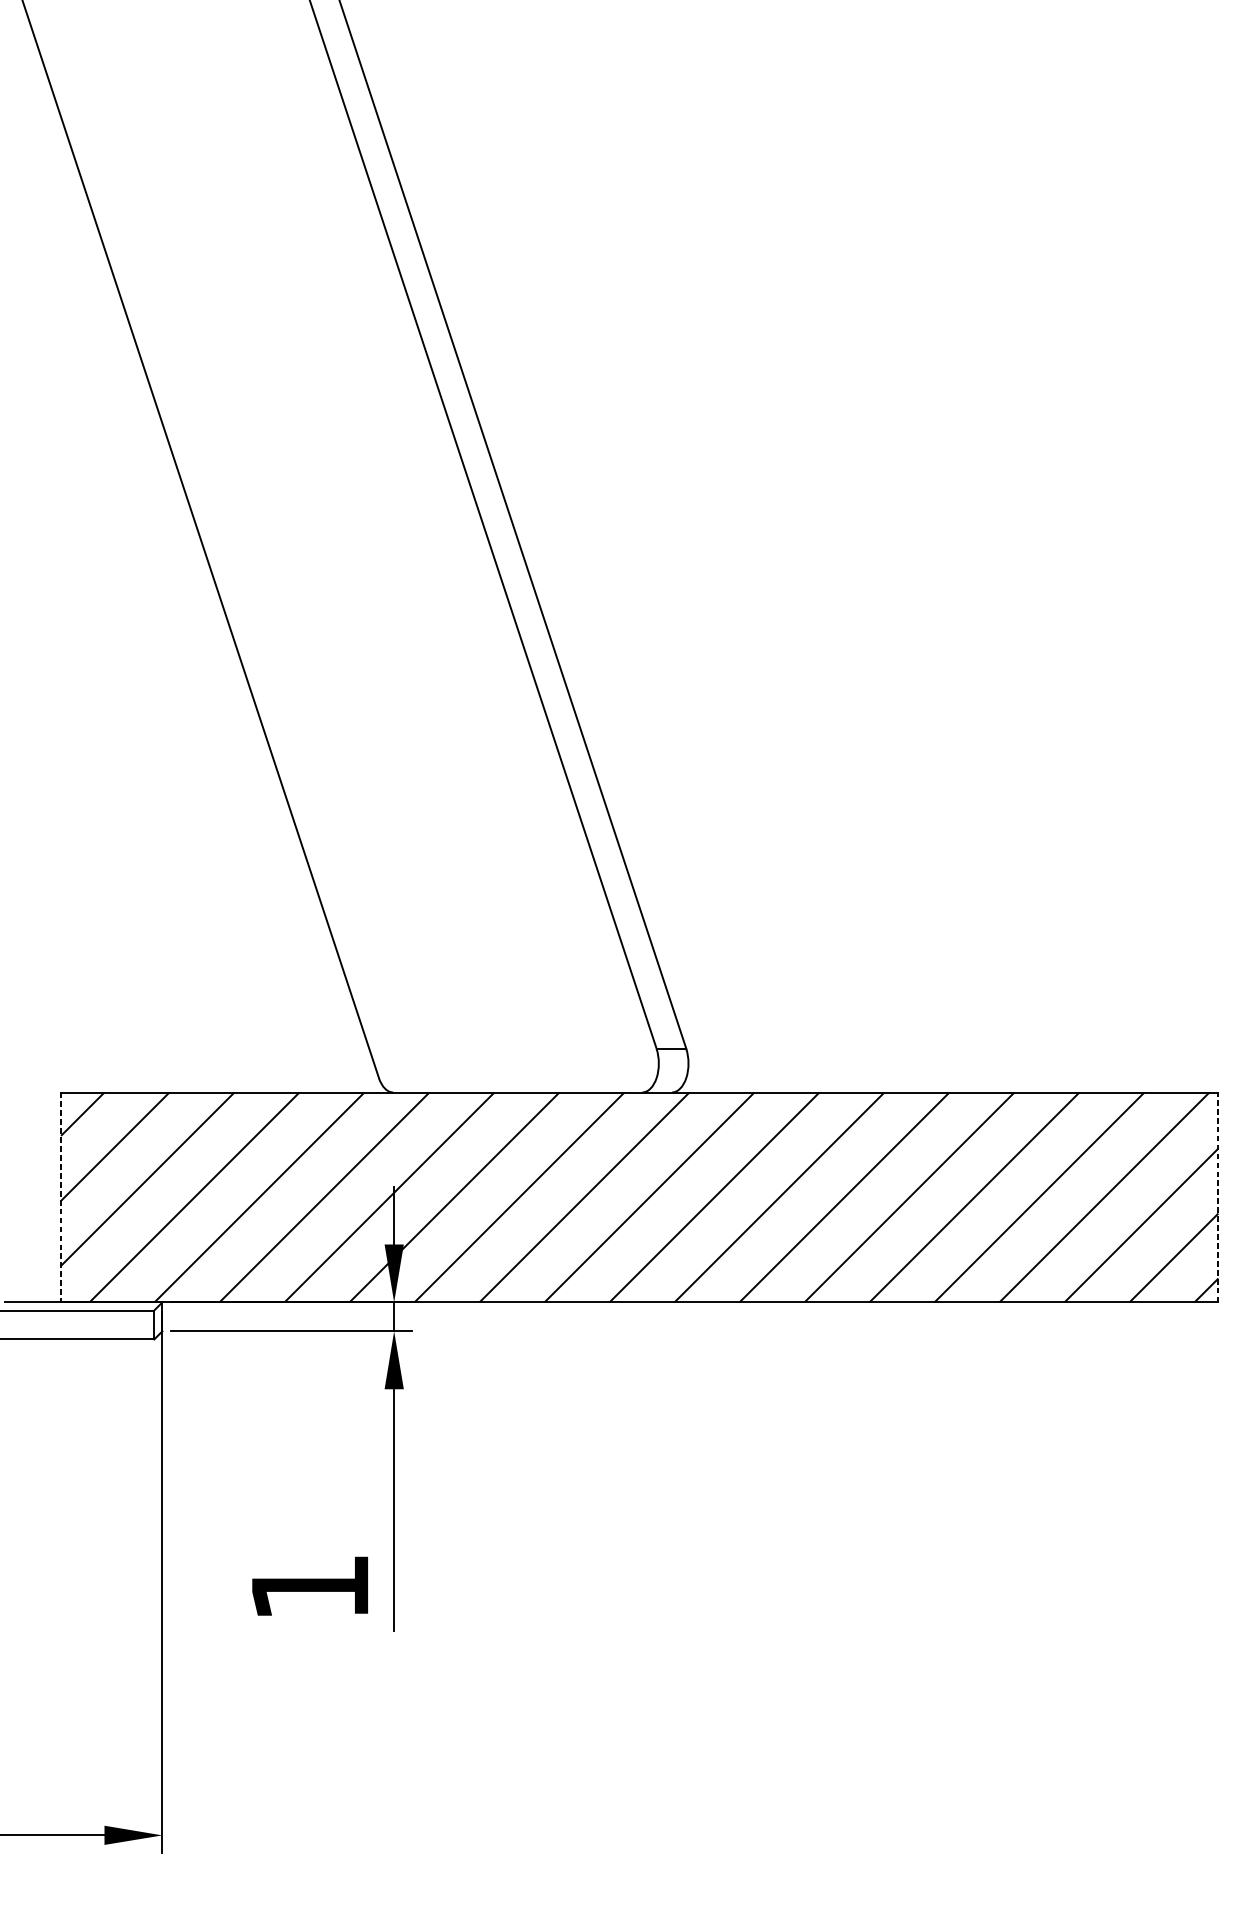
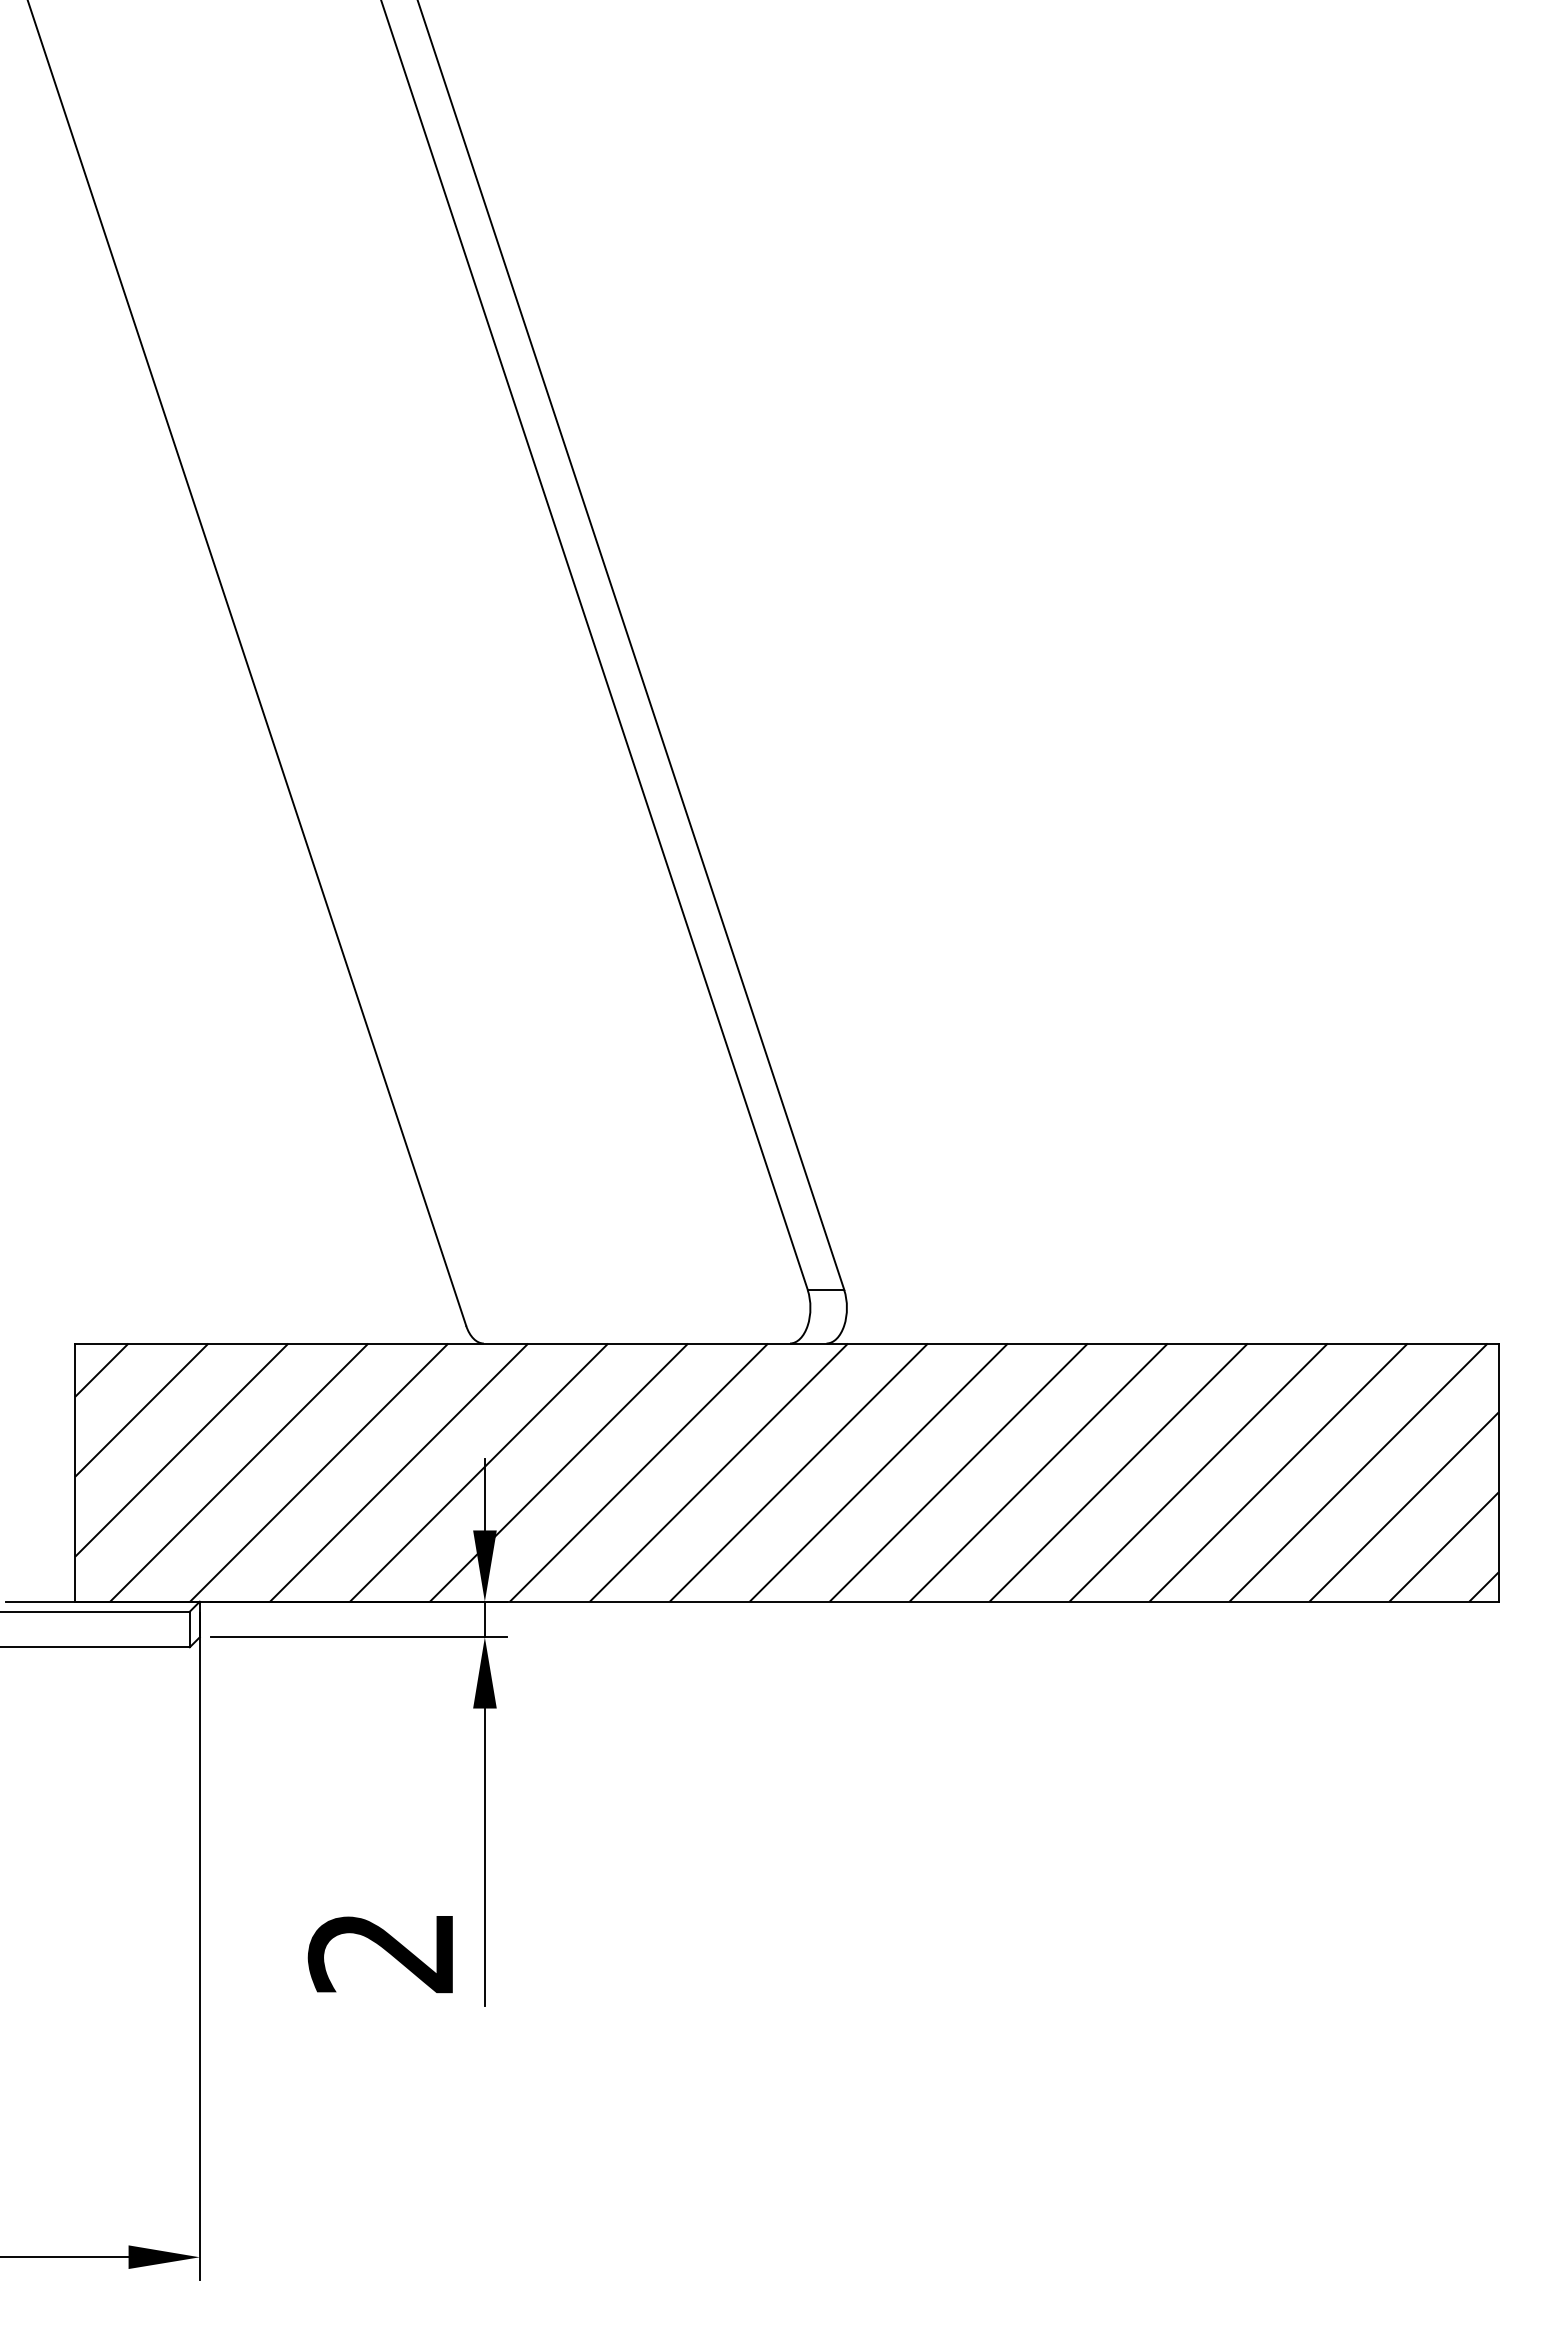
line: (1218, 1197) -> (1498, 1472), dashed -> solid
line: (61, 1198) -> (75, 1473), dashed -> solid
text: (308, 1588) -> (379, 1953), 1 -> 2

